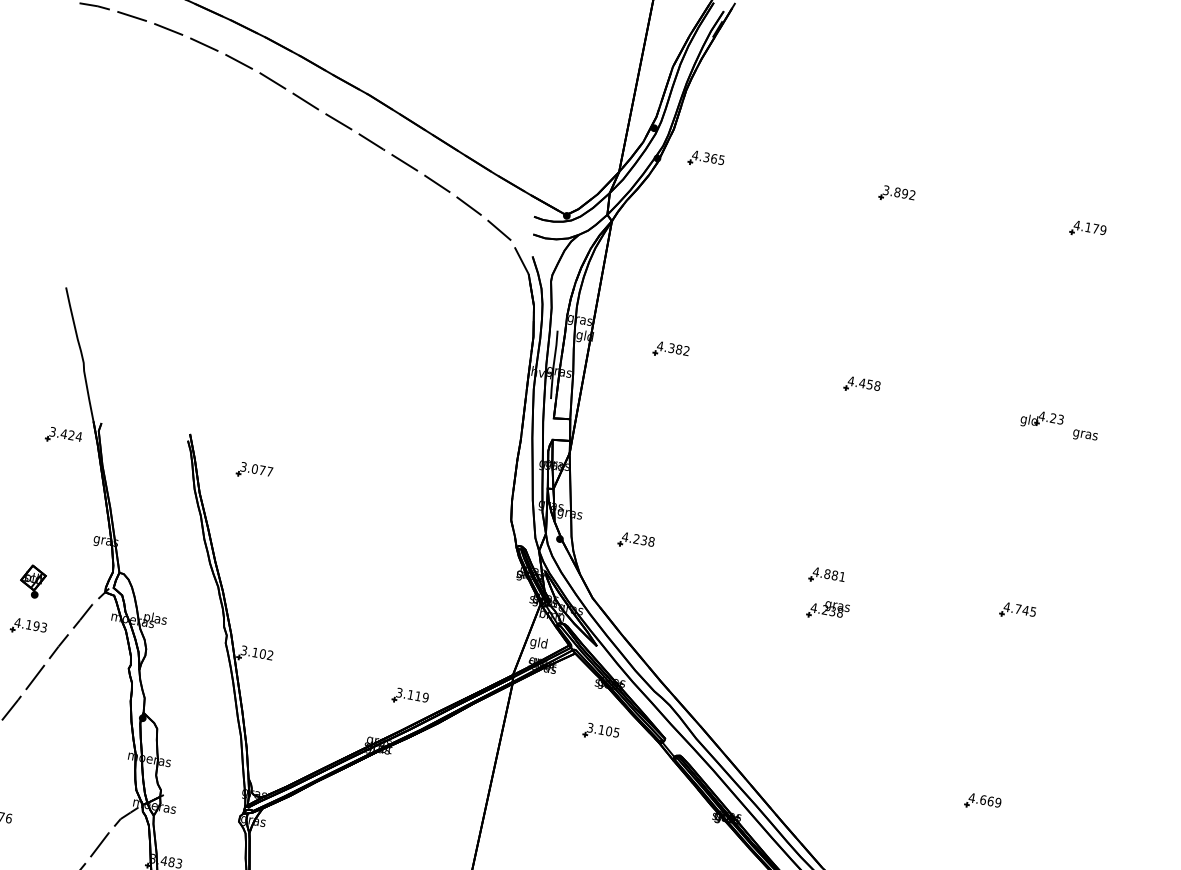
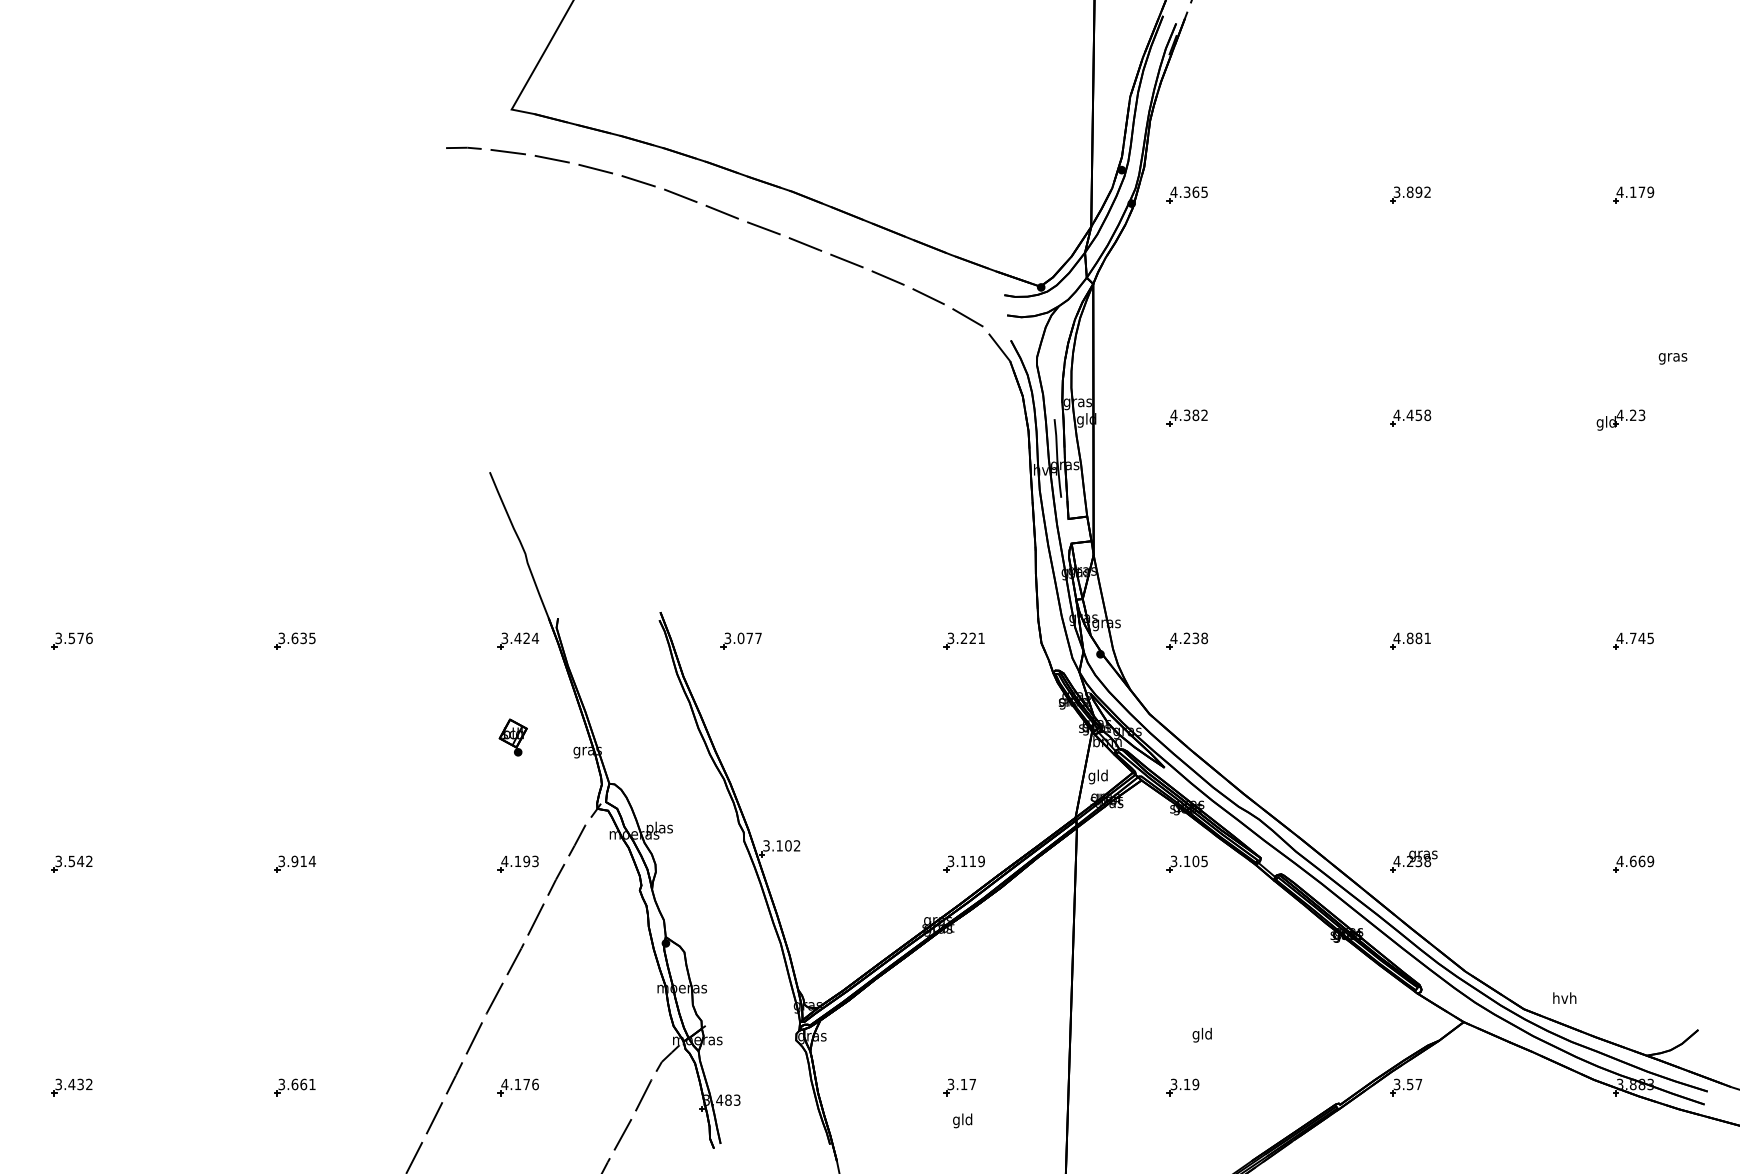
text: (1084, 435) -> (1672, 358), moved
part: (444, 505) -> (963, 640), added
part: (32, 581) -> (512, 737), moved
part: (828, 610) -> (1413, 861), moved

